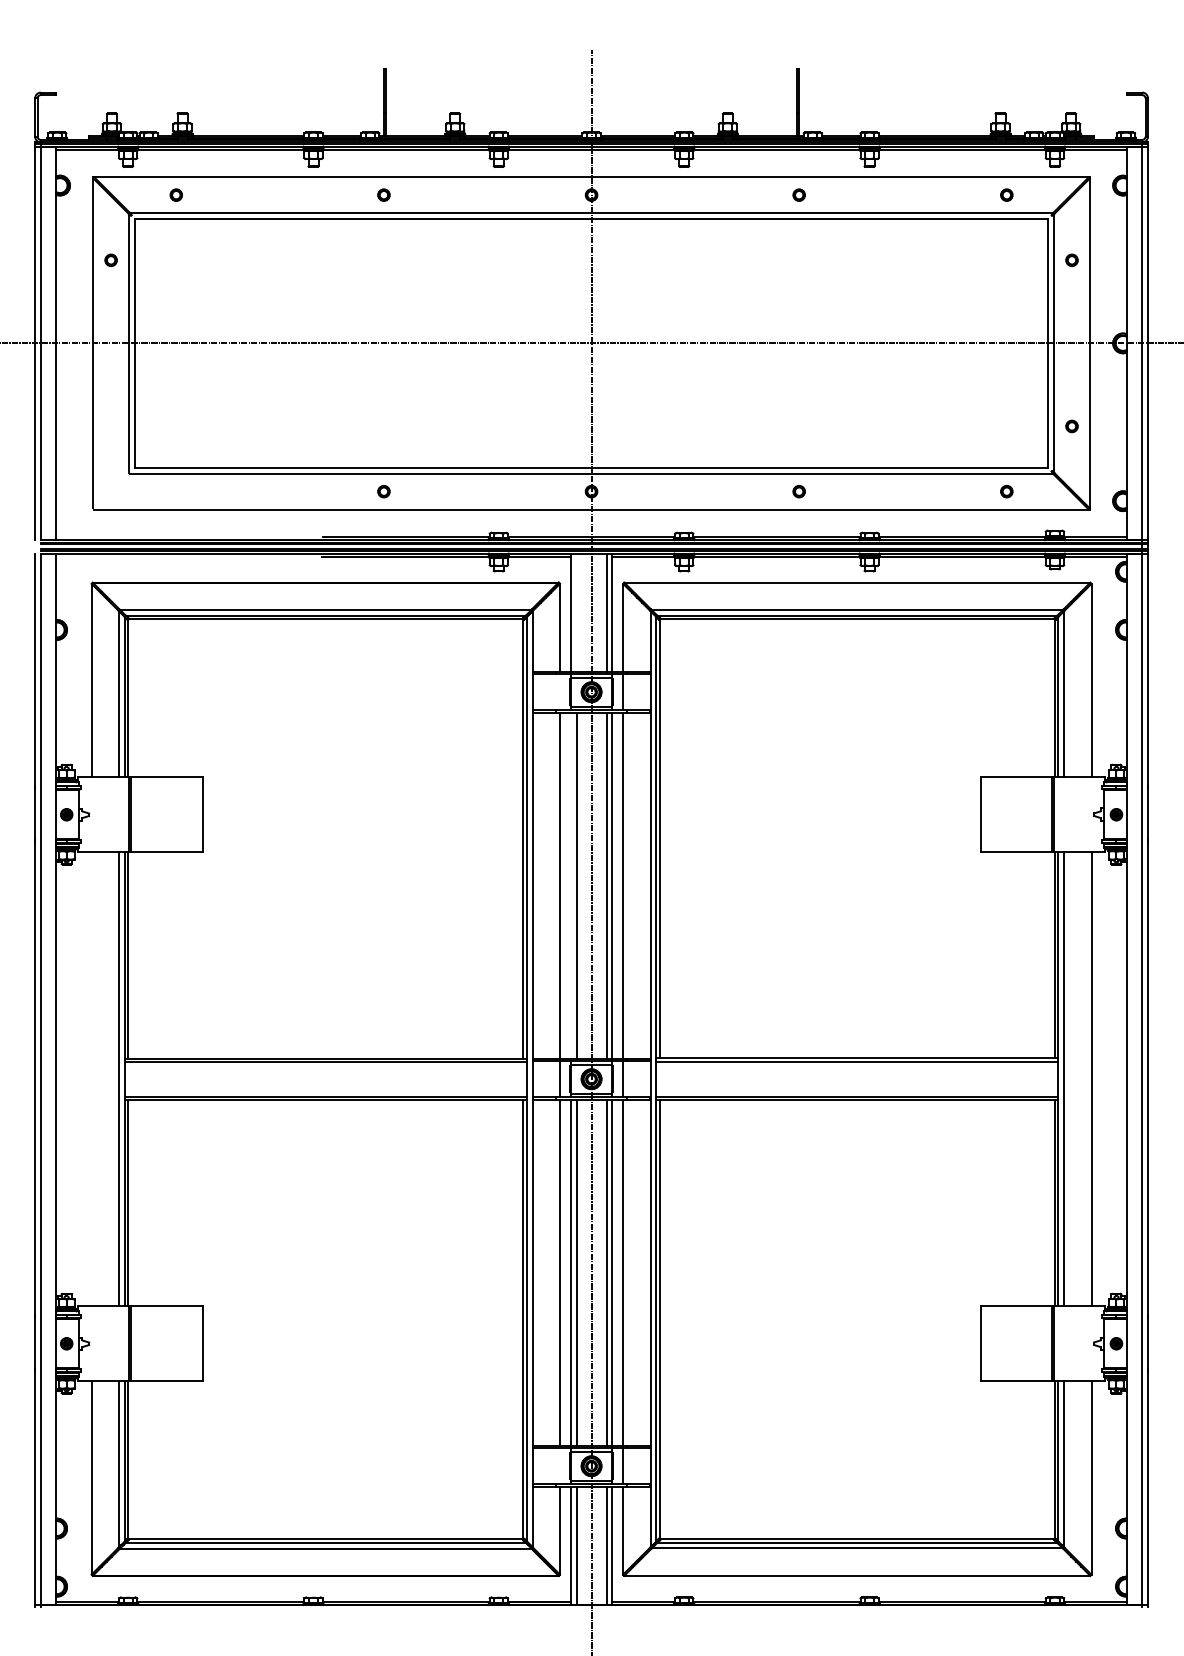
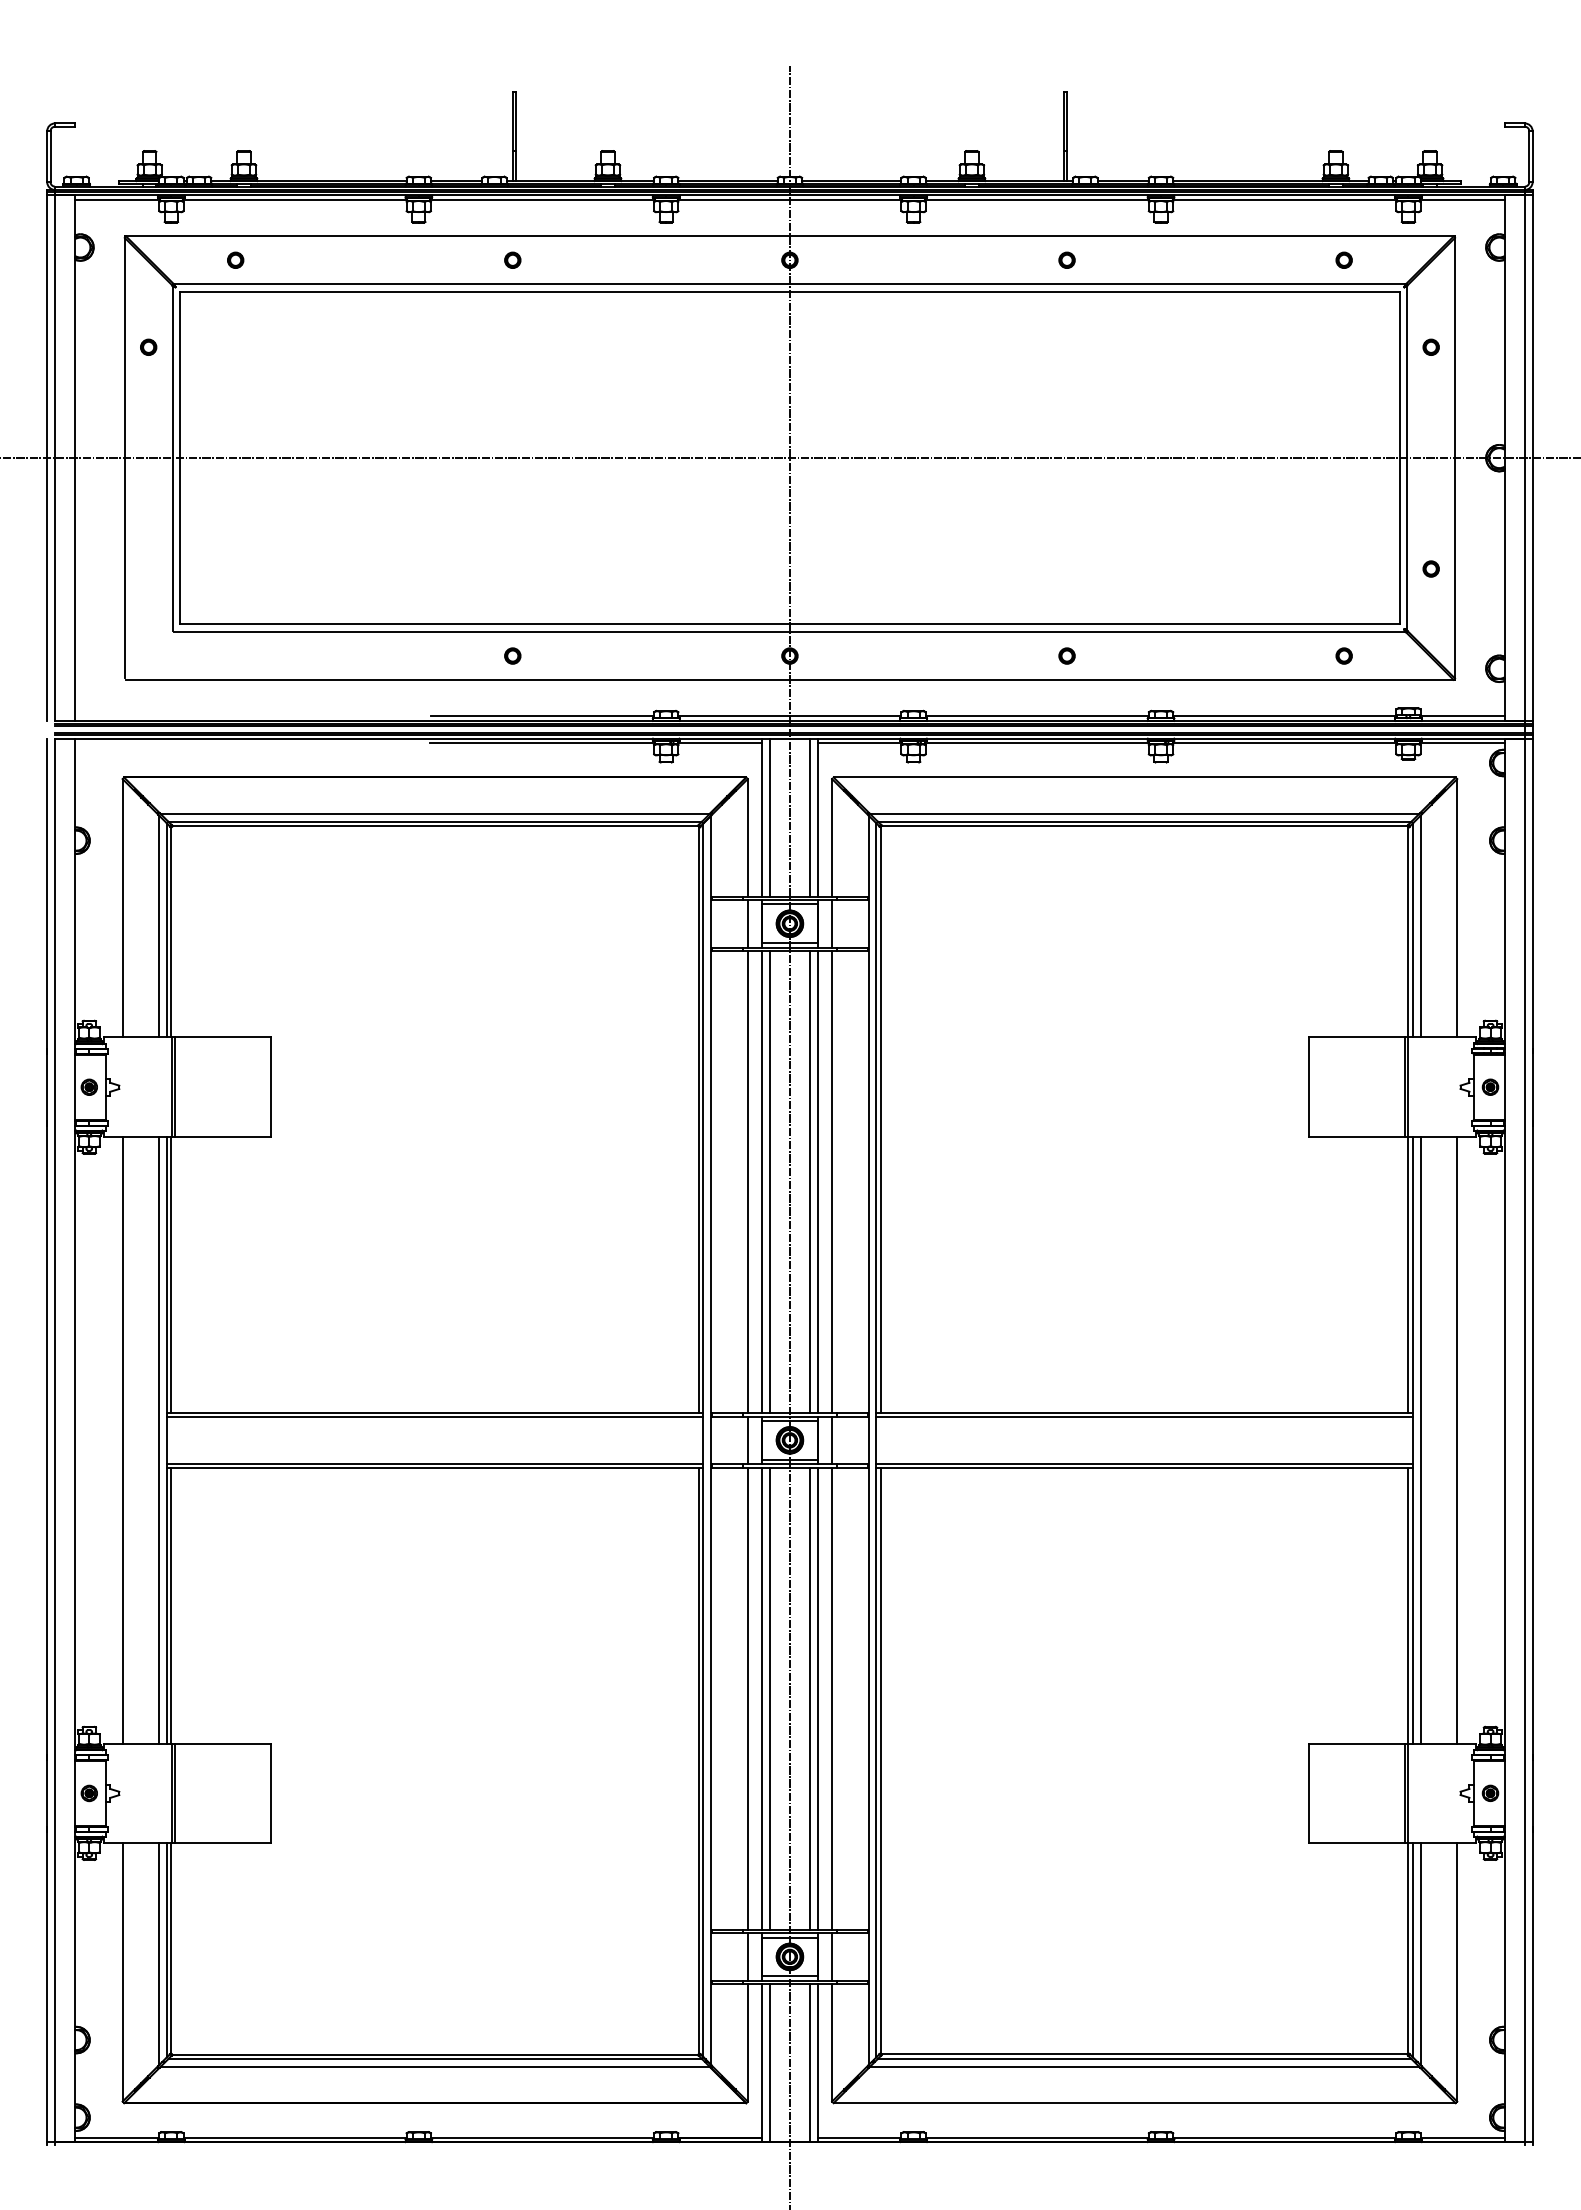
line: (576, 612) -> (769, 817), added
line: (559, 692) -> (747, 923), added
line: (571, 885) -> (762, 1181), added
line: (91, 1079) -> (122, 1440), added
line: (559, 1465) -> (747, 1956), added

